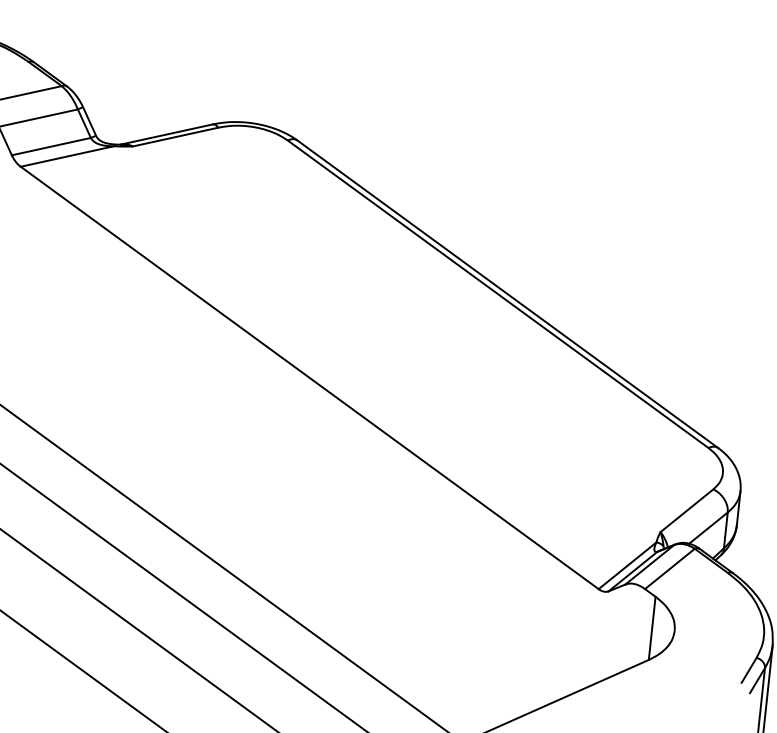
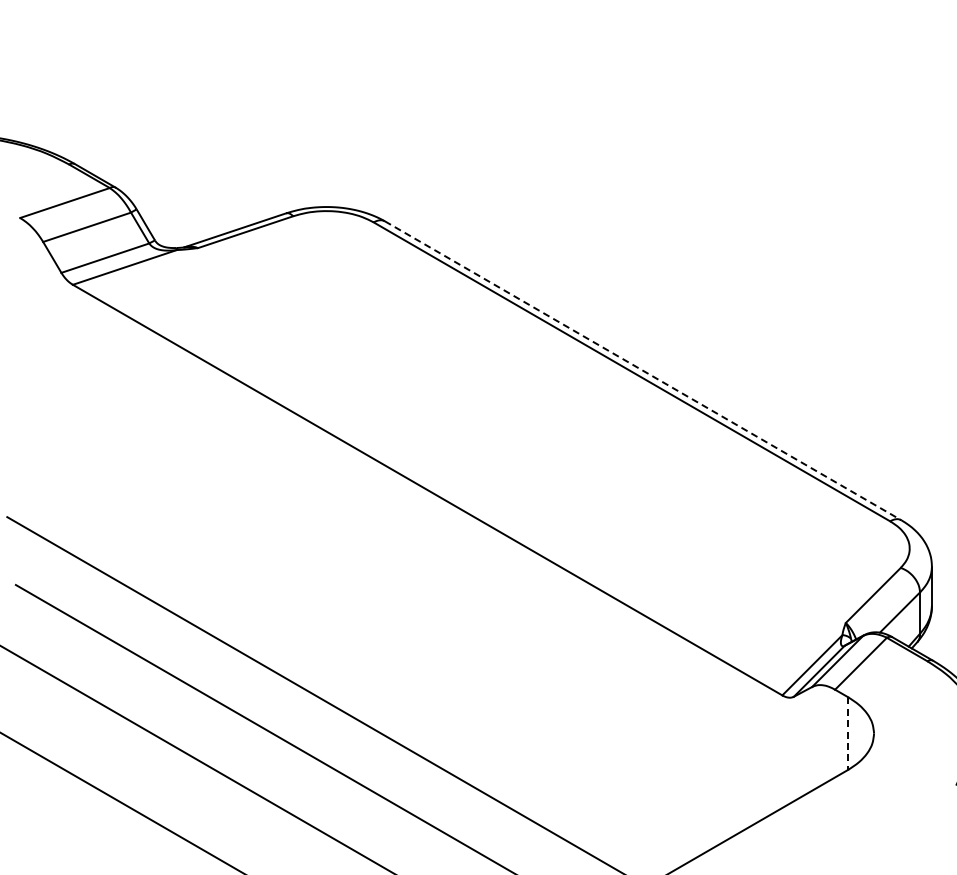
line: (508, 294) -> (643, 371), solid -> dashed
line: (652, 629) -> (848, 734), solid -> dashed

